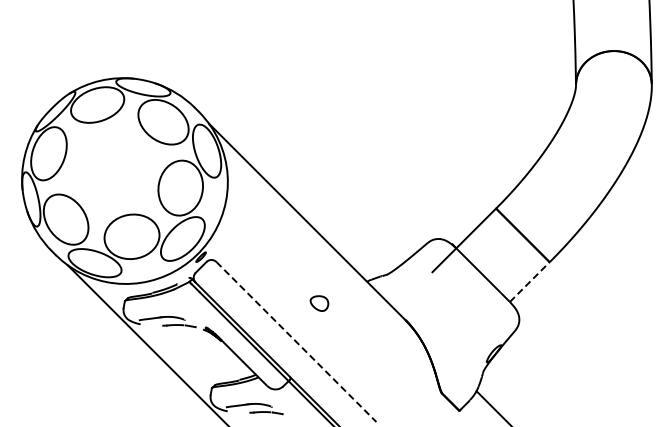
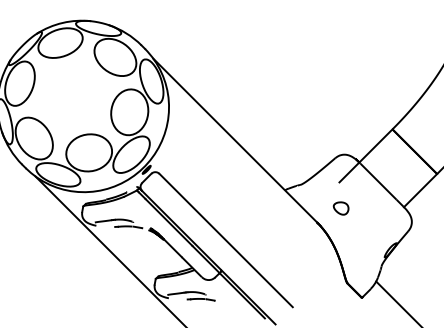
line: (530, 281) -> (421, 190), dashed -> solid
part: (319, 303) -> (341, 208), moved
line: (296, 342) -> (226, 240), dashed -> solid

